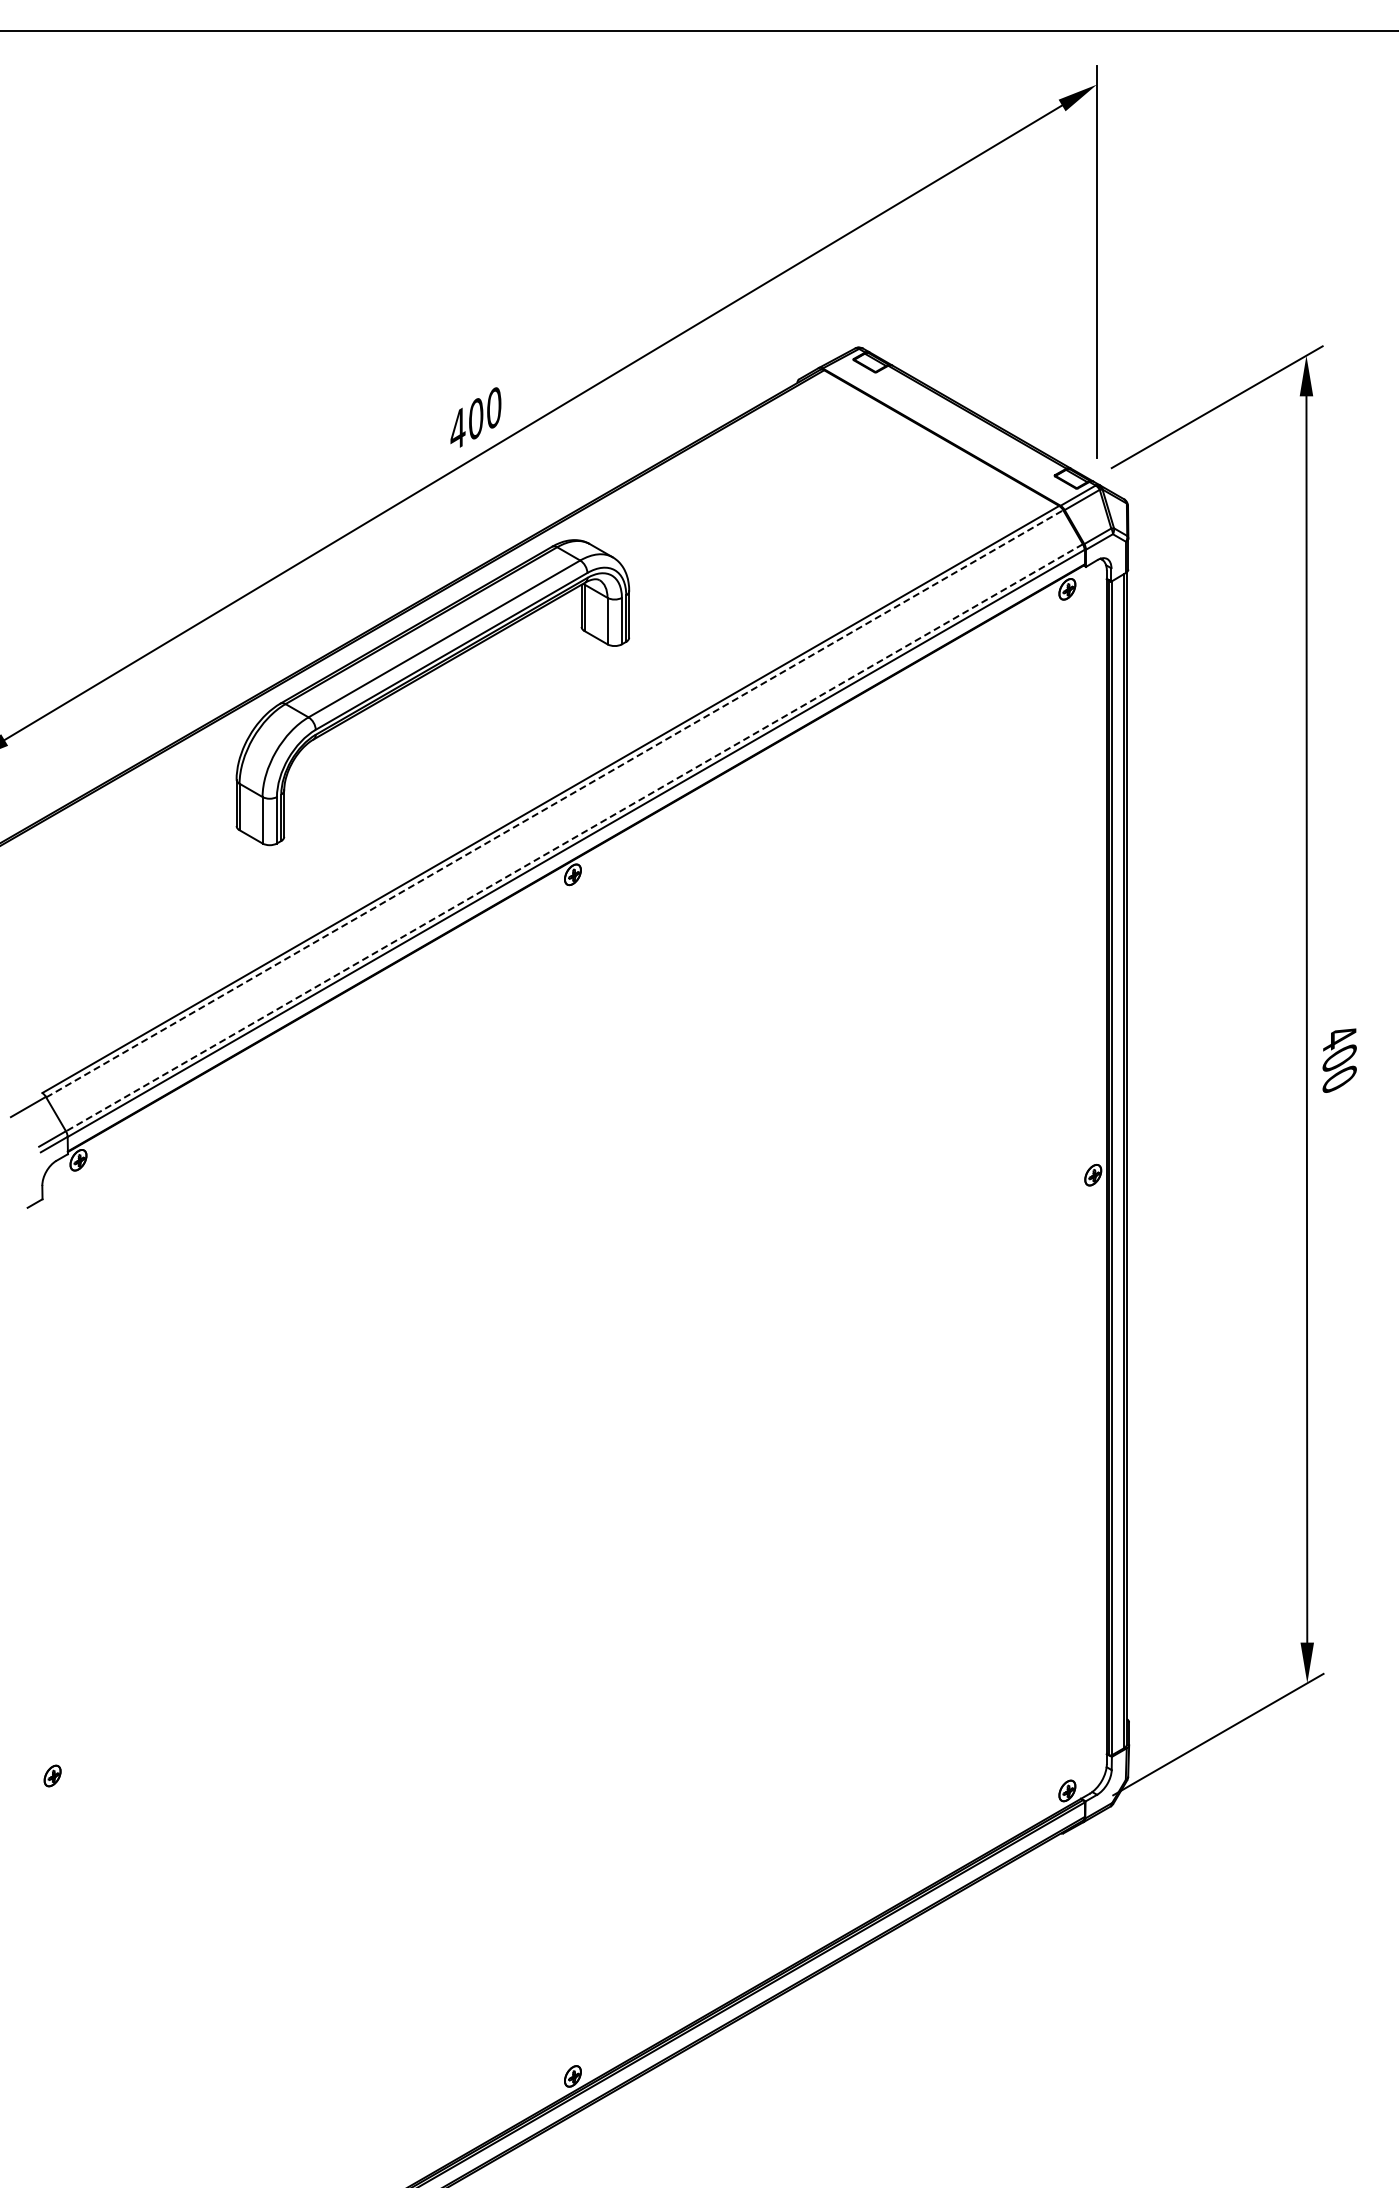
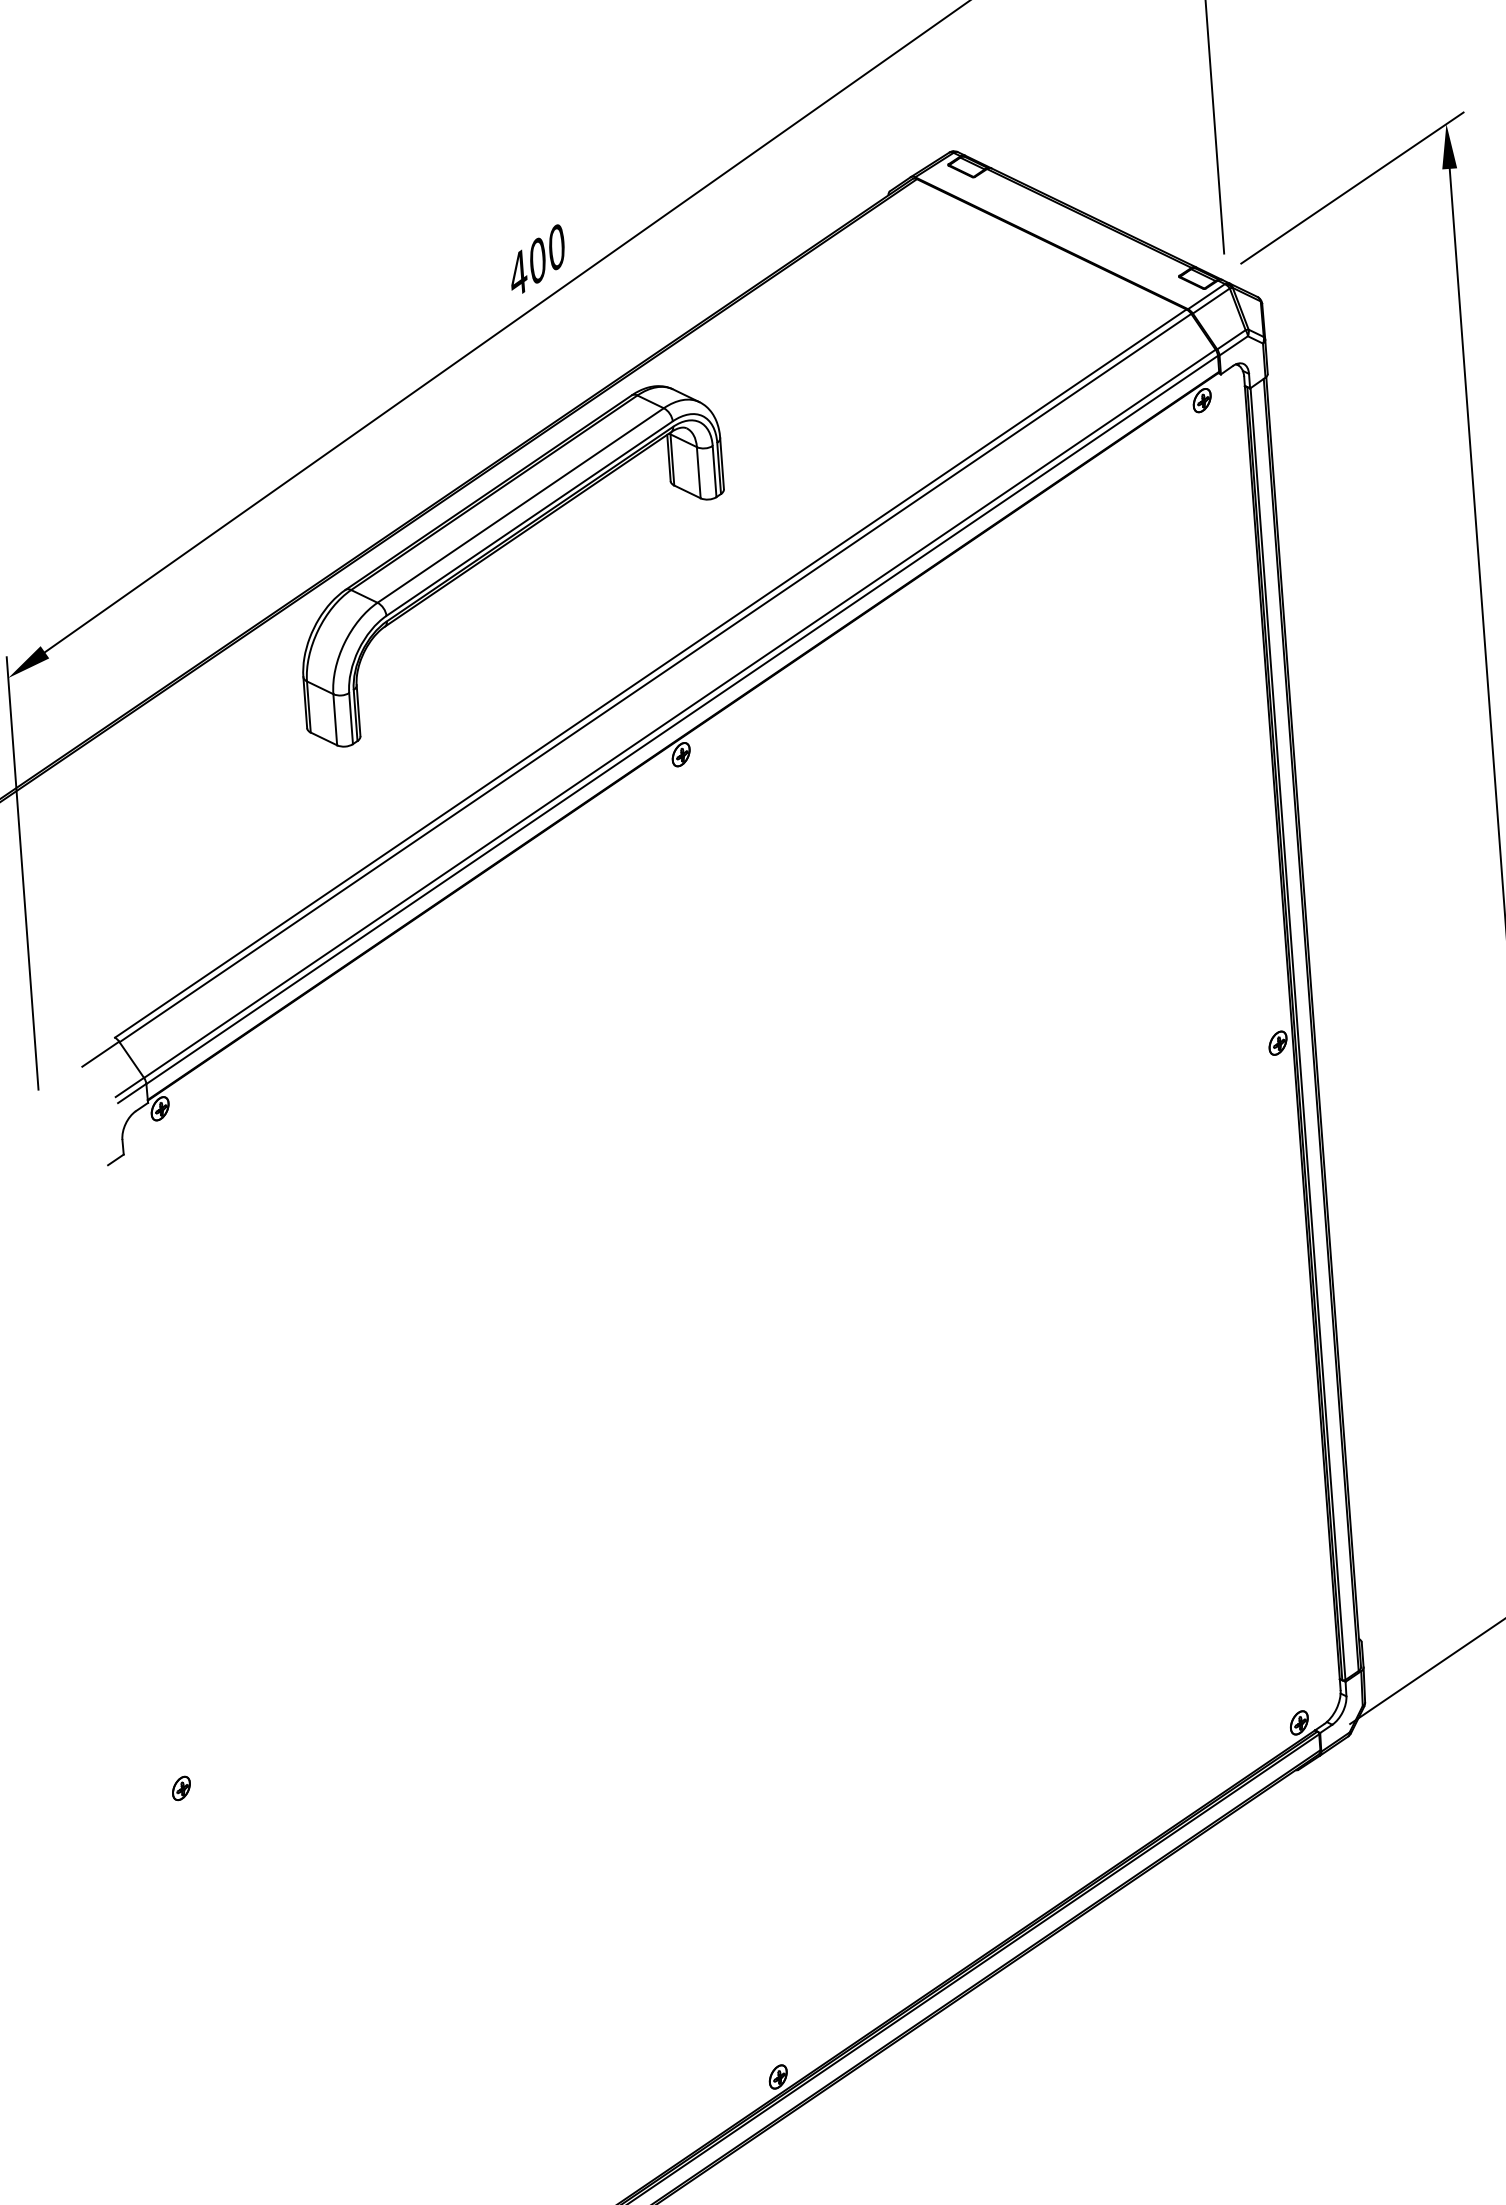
line: (555, 803) -> (656, 677), dashed -> solid
line: (574, 838) -> (679, 714), dashed -> solid

